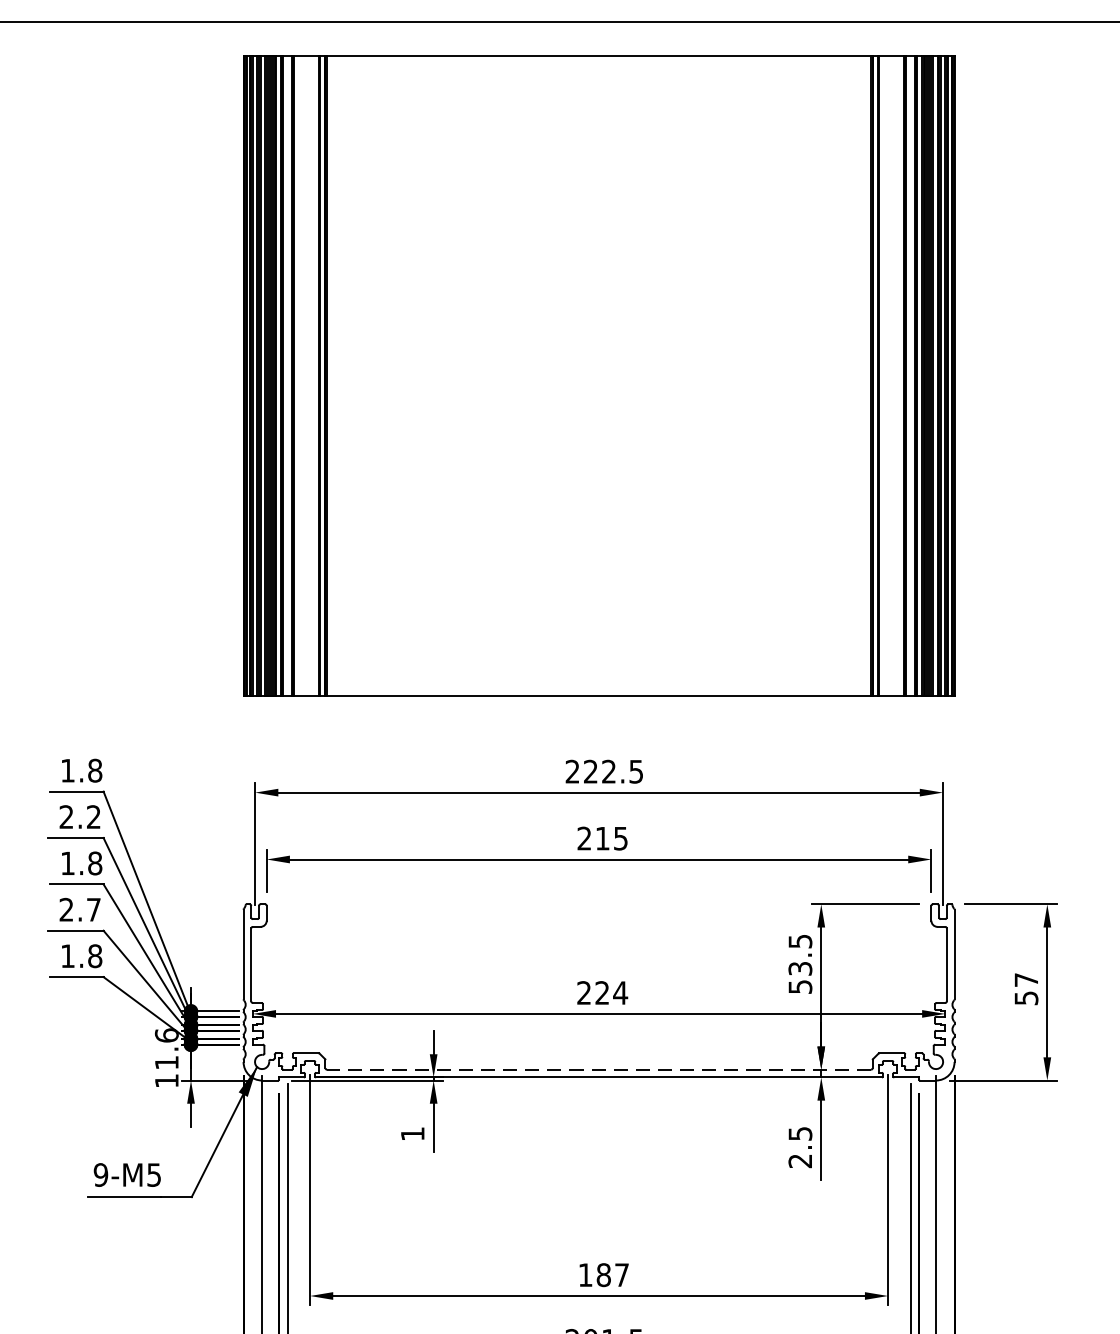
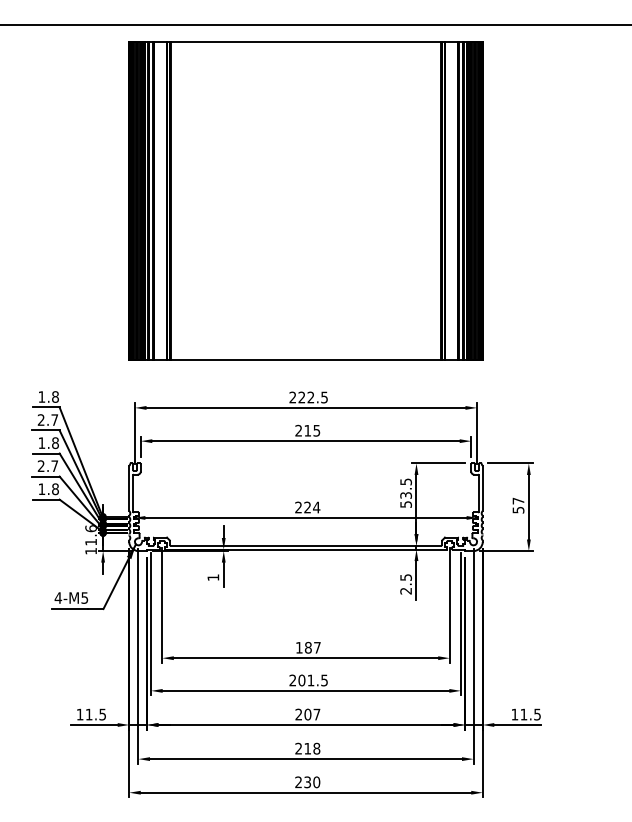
text: (93, 815) -> (54, 419), 2.2 -> 2.7
line: (598, 1069) -> (305, 545), dashed -> solid
text: (101, 1173) -> (58, 597), 9-M5 -> 4-M5

